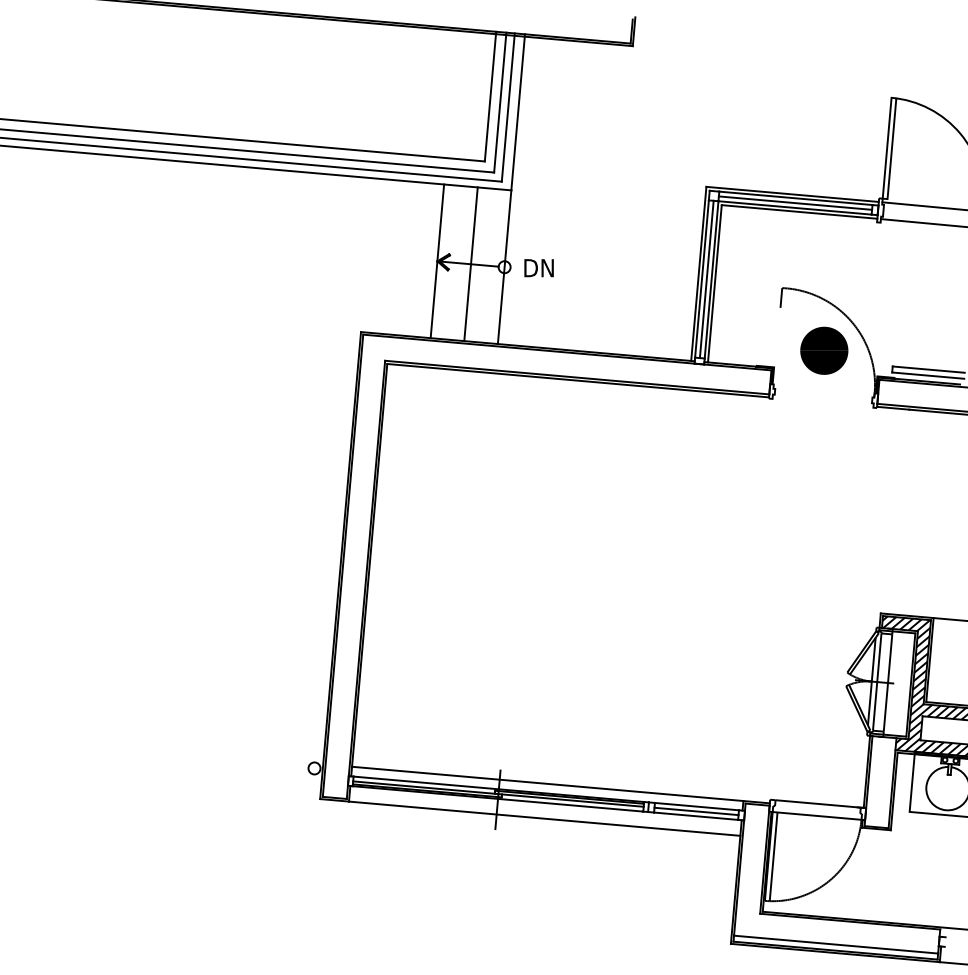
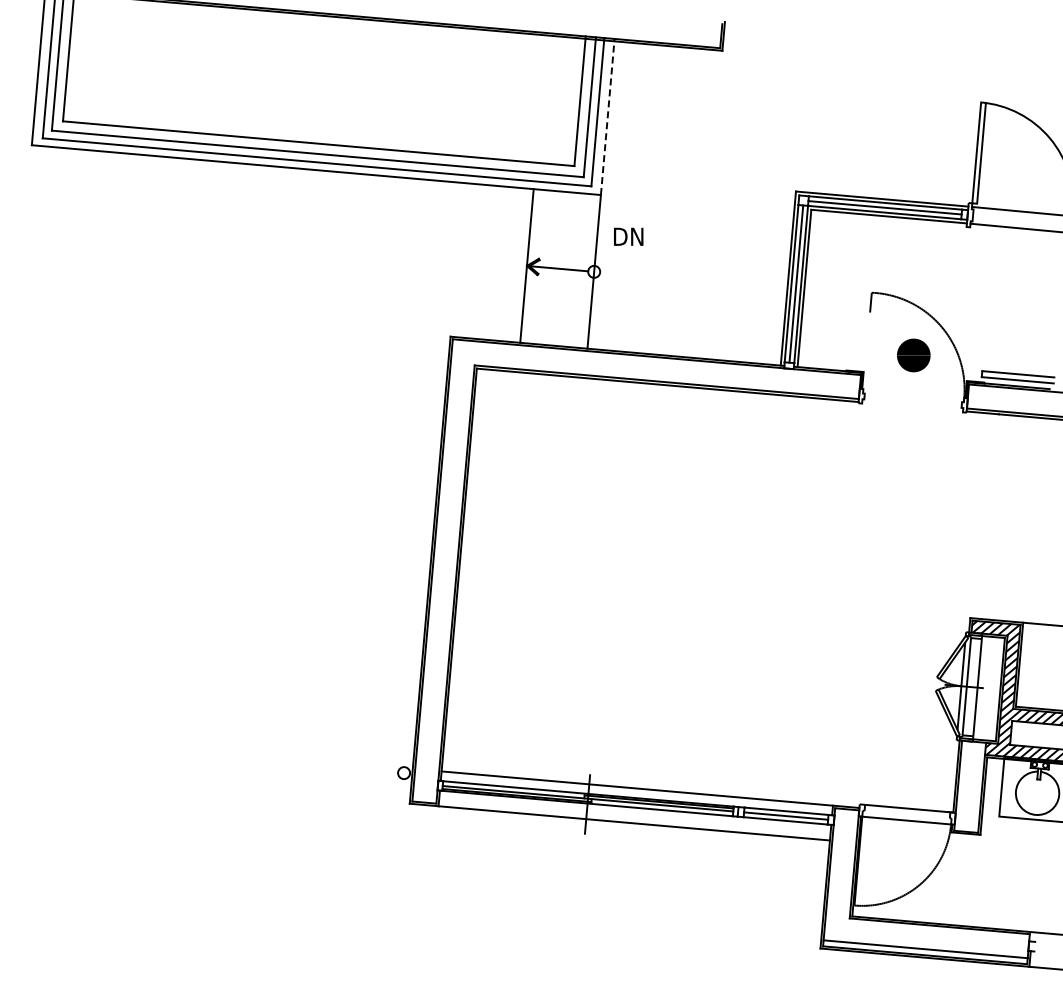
line: (517, 111) -> (607, 116), solid -> dashed
line: (470, 263) -> (560, 268), removed
text: (538, 267) -> (628, 236), moved
part: (823, 350) -> (913, 355), size x0.7
line: (773, 856) -> (863, 861), removed

